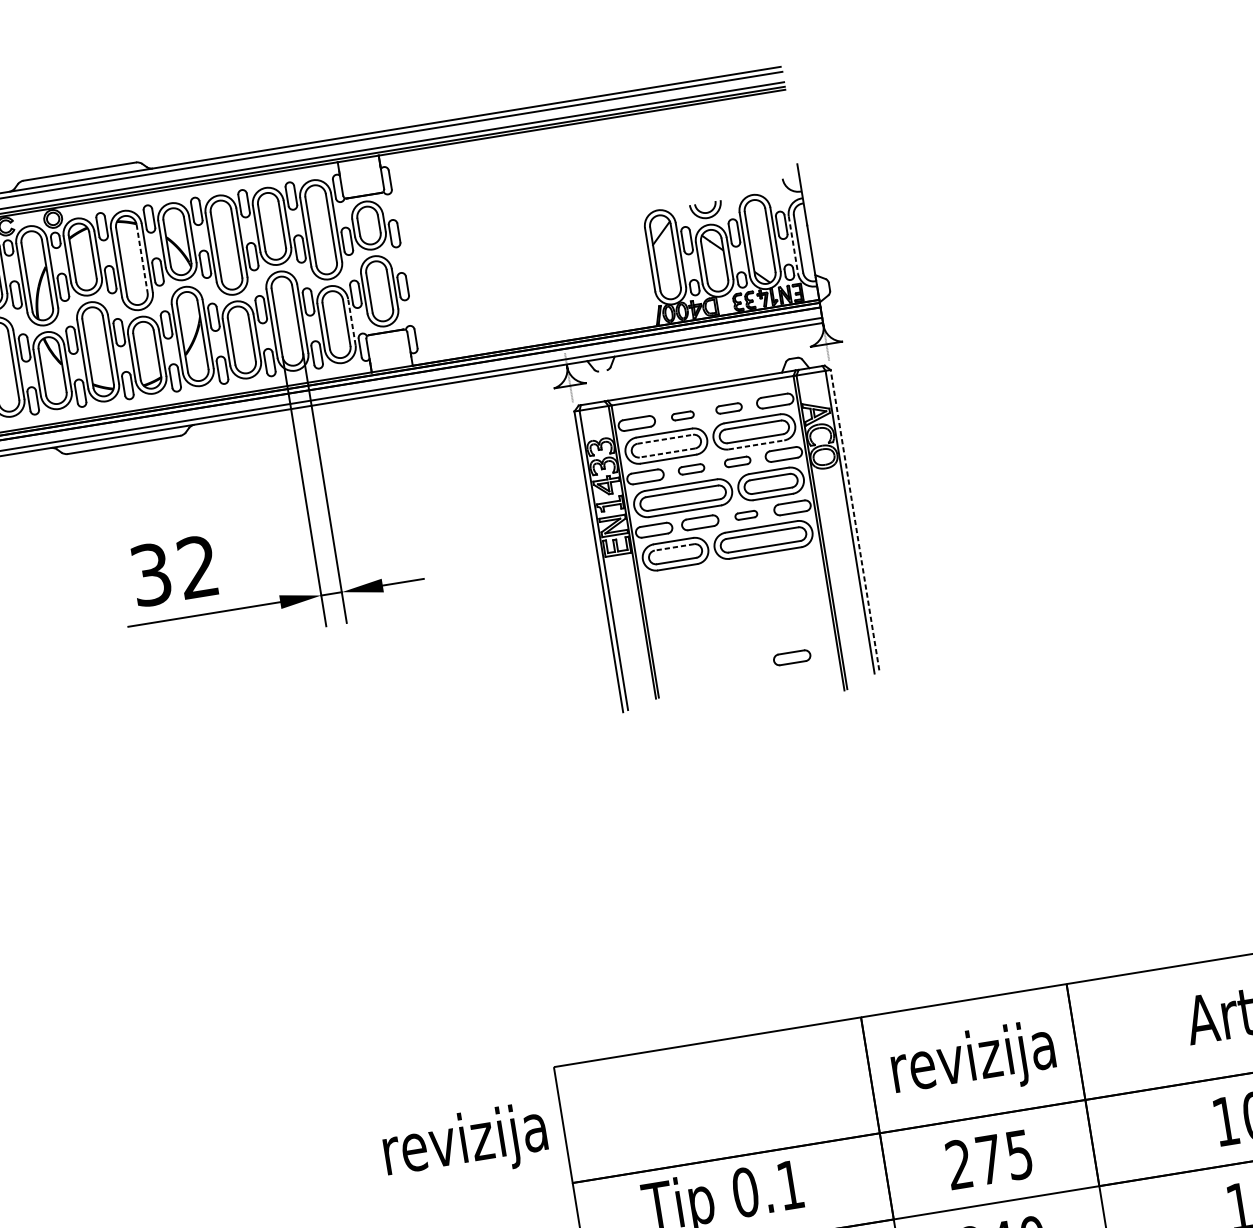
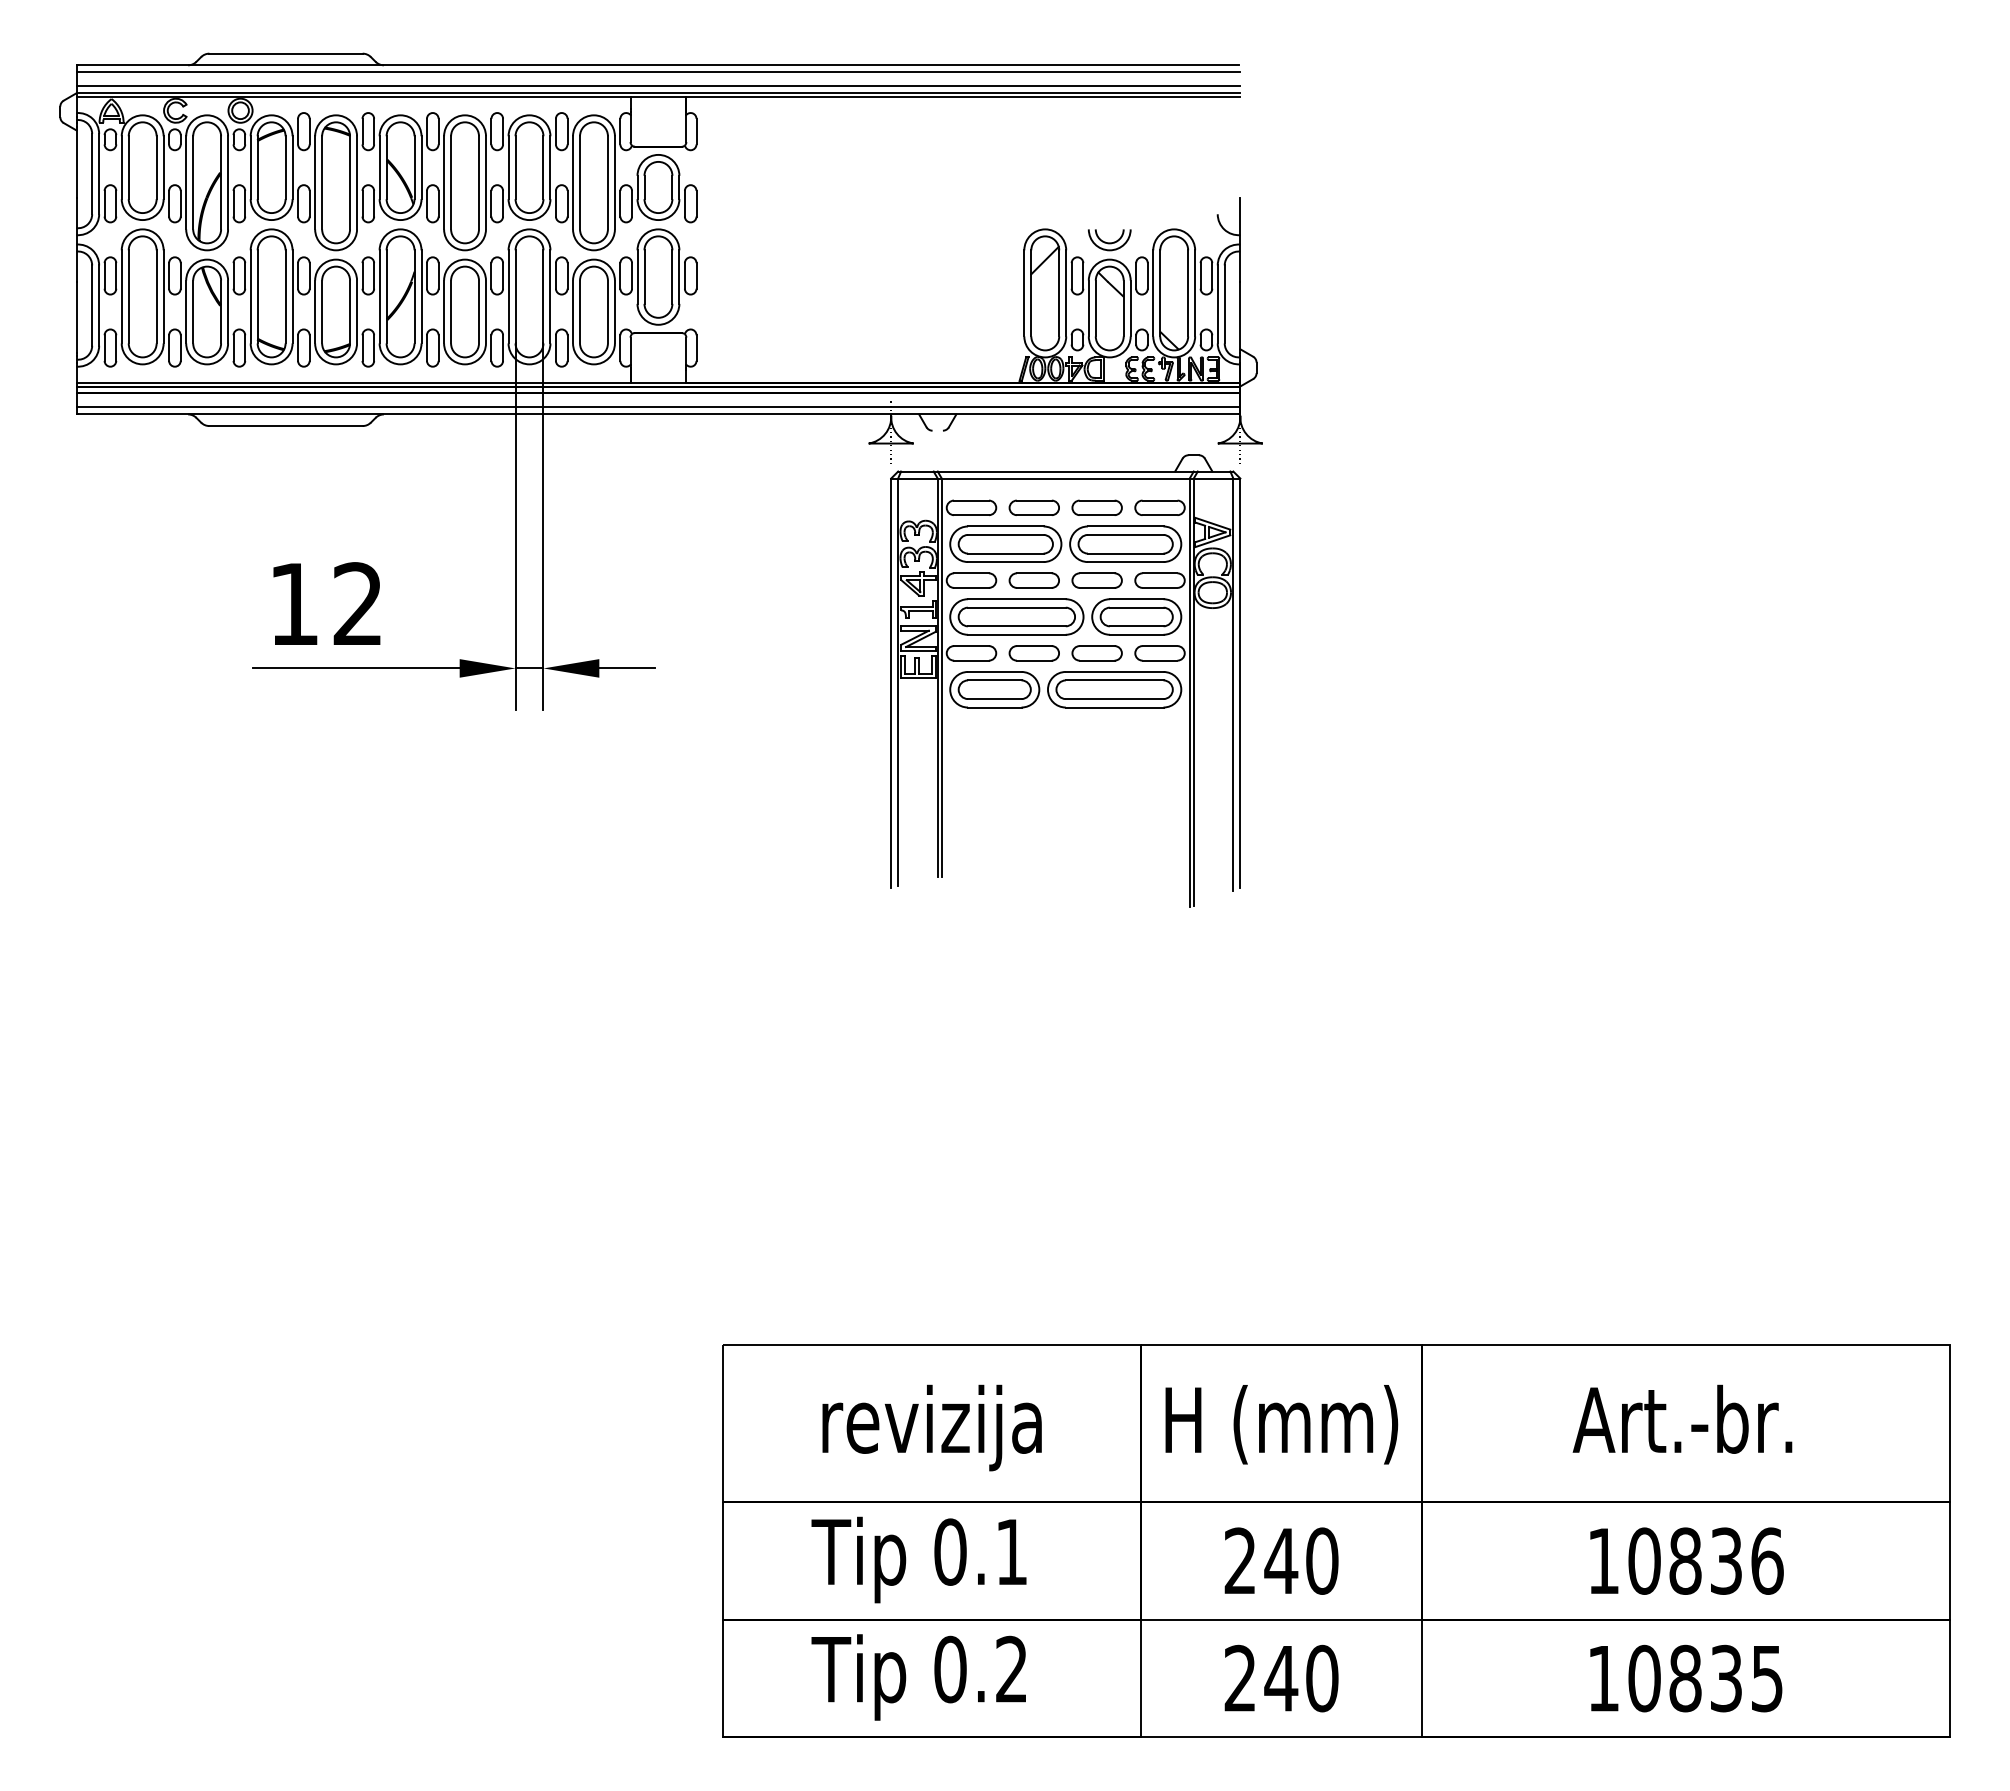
line: (793, 244) -> (1217, 304), dashed -> solid
line: (142, 258) -> (350, 182), dashed -> solid
line: (351, 321) -> (614, 311), dashed -> solid
part: (728, 408) -> (1096, 507), size x1.43
part: (682, 415) -> (1033, 507), size x1.67
line: (664, 438) -> (1005, 534), dashed -> solid
line: (756, 445) -> (1125, 562), dashed -> solid
line: (667, 452) -> (1005, 553), dashed -> solid
part: (737, 461) -> (1096, 580), size x1.43
part: (691, 469) -> (1033, 580), size x1.43
part: (745, 515) -> (1096, 653), size x1.67
line: (855, 520) -> (1240, 683), dashed -> solid
line: (674, 547) -> (994, 680), dashed -> solid
text: (151, 574) -> (294, 604), 32 -> 12
part: (791, 658) -> (1126, 852), removed
text: (973, 1061) -> (1281, 1427), revizija -> H (mm)
text: (465, 1143) -> (931, 1427), moved
text: (1004, 1156) -> (1301, 1560), 275 -> 240

